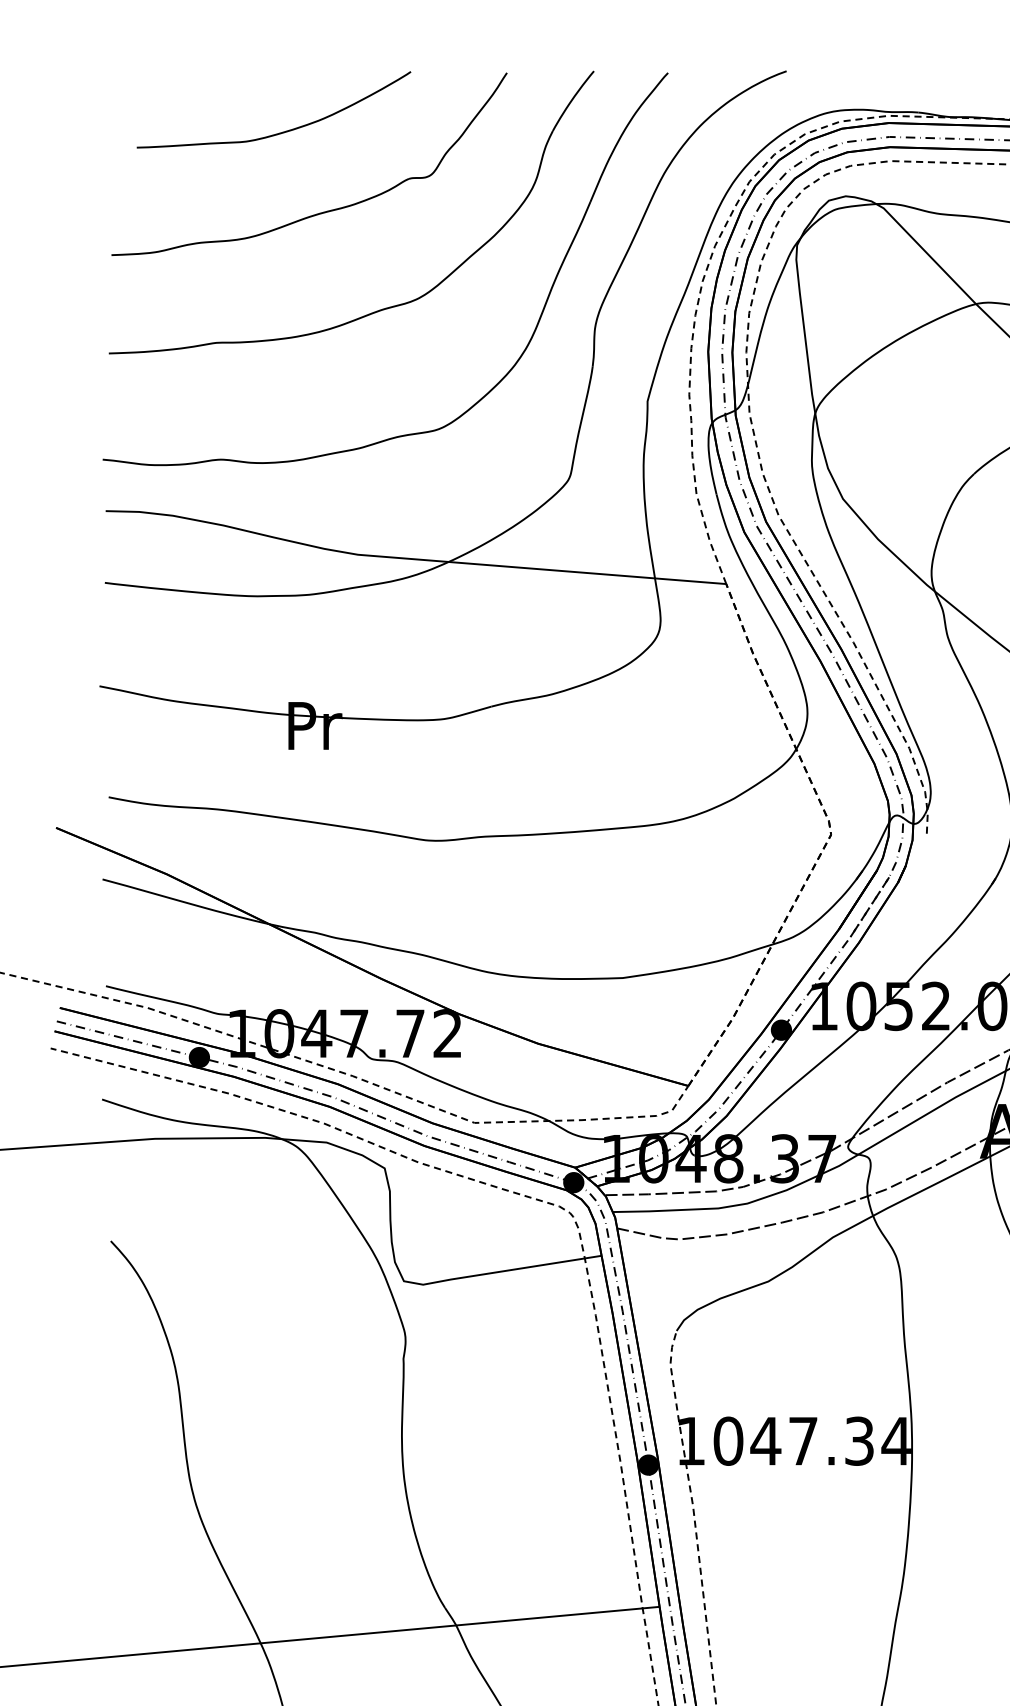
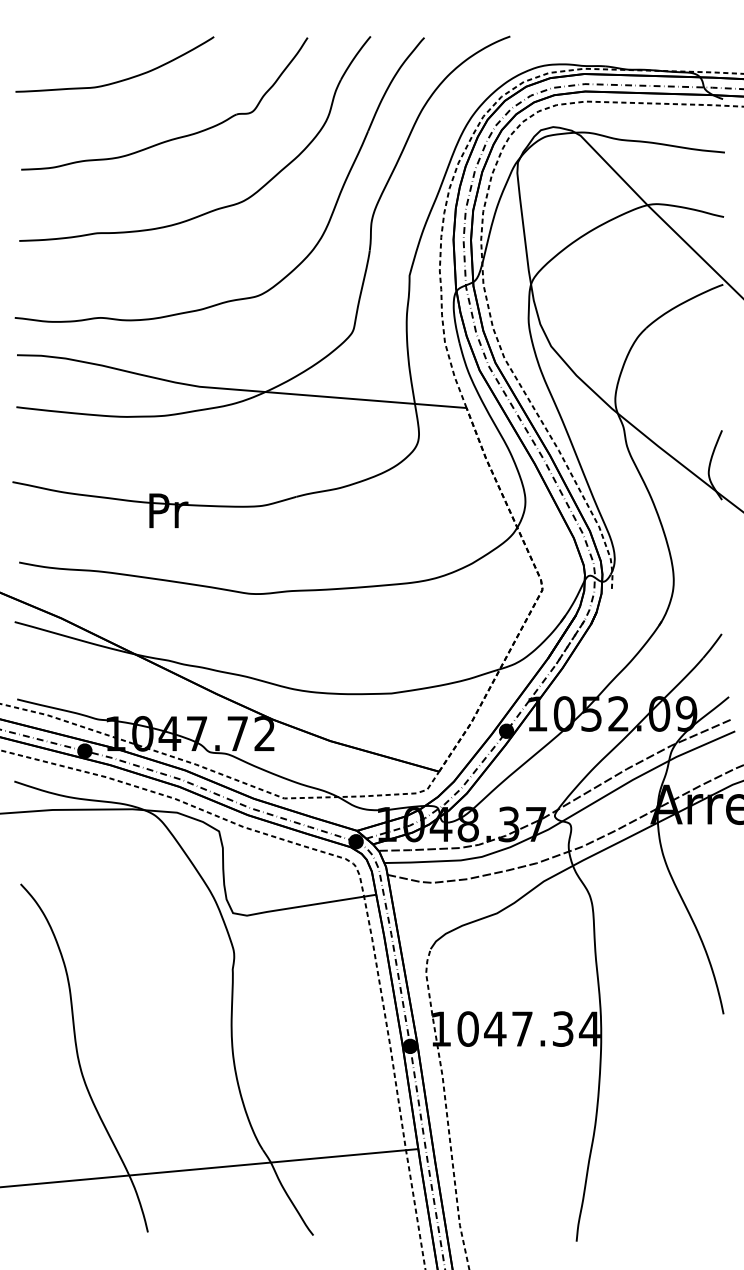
curve: (278, 131) -> (118, 80), moved

